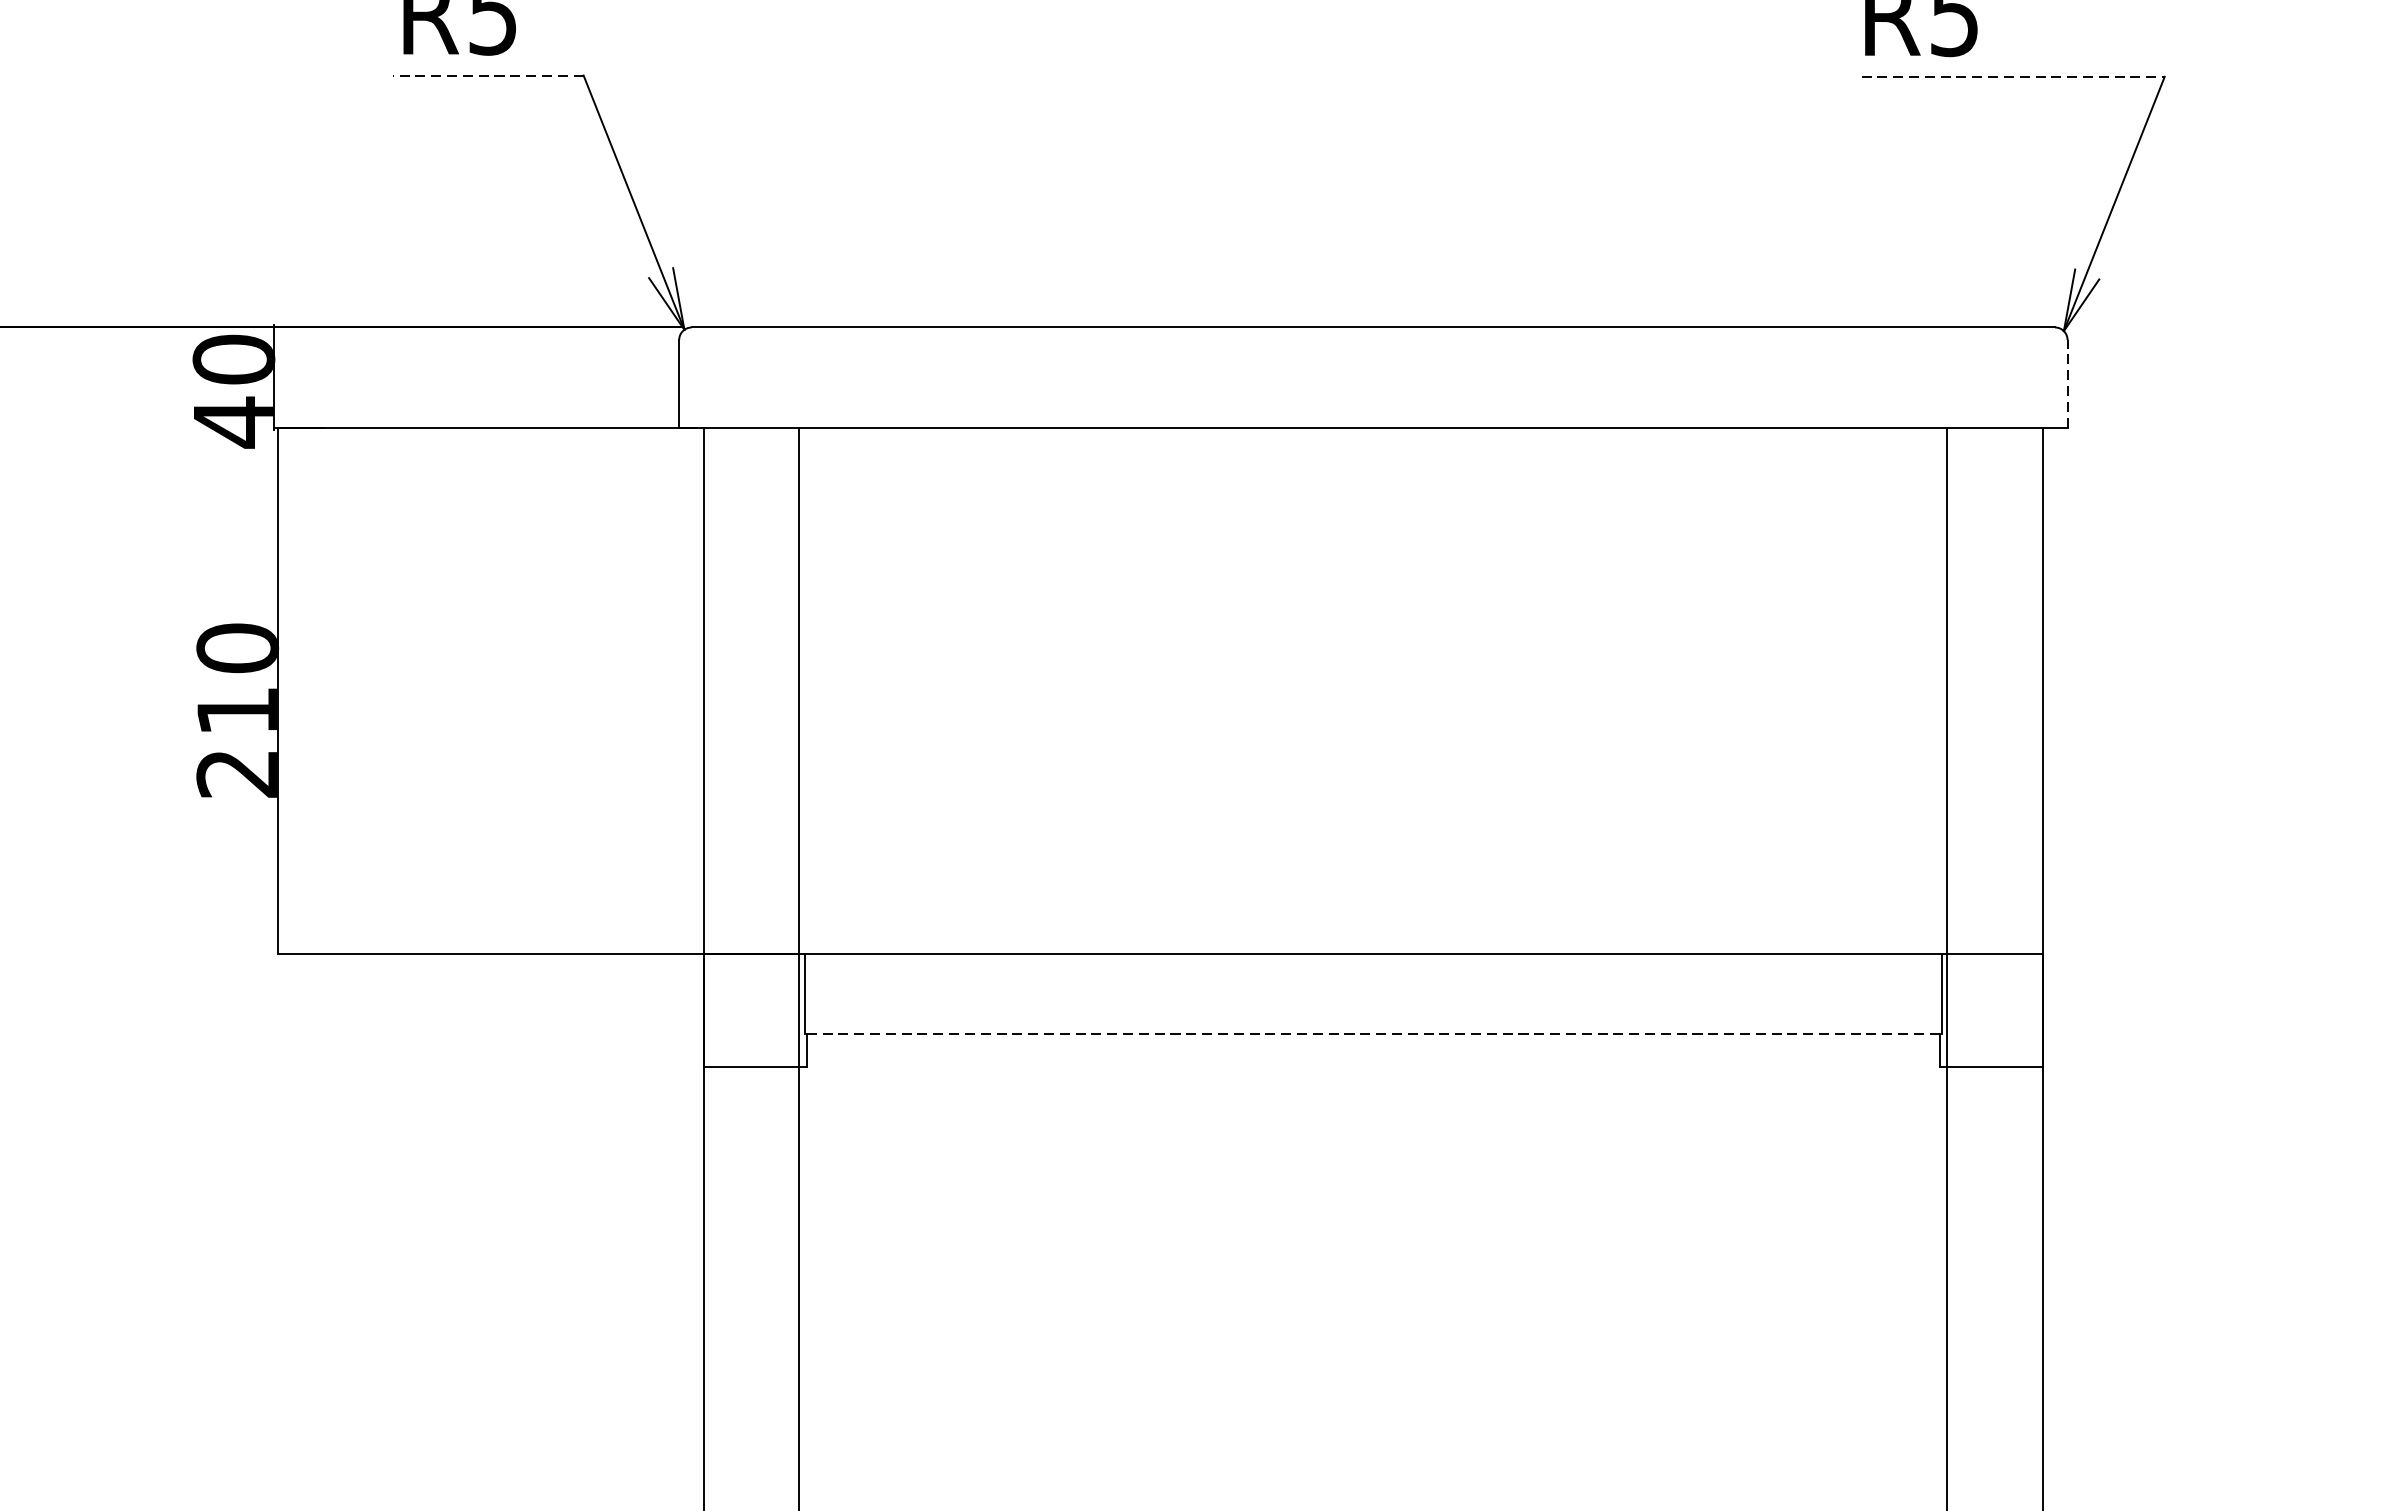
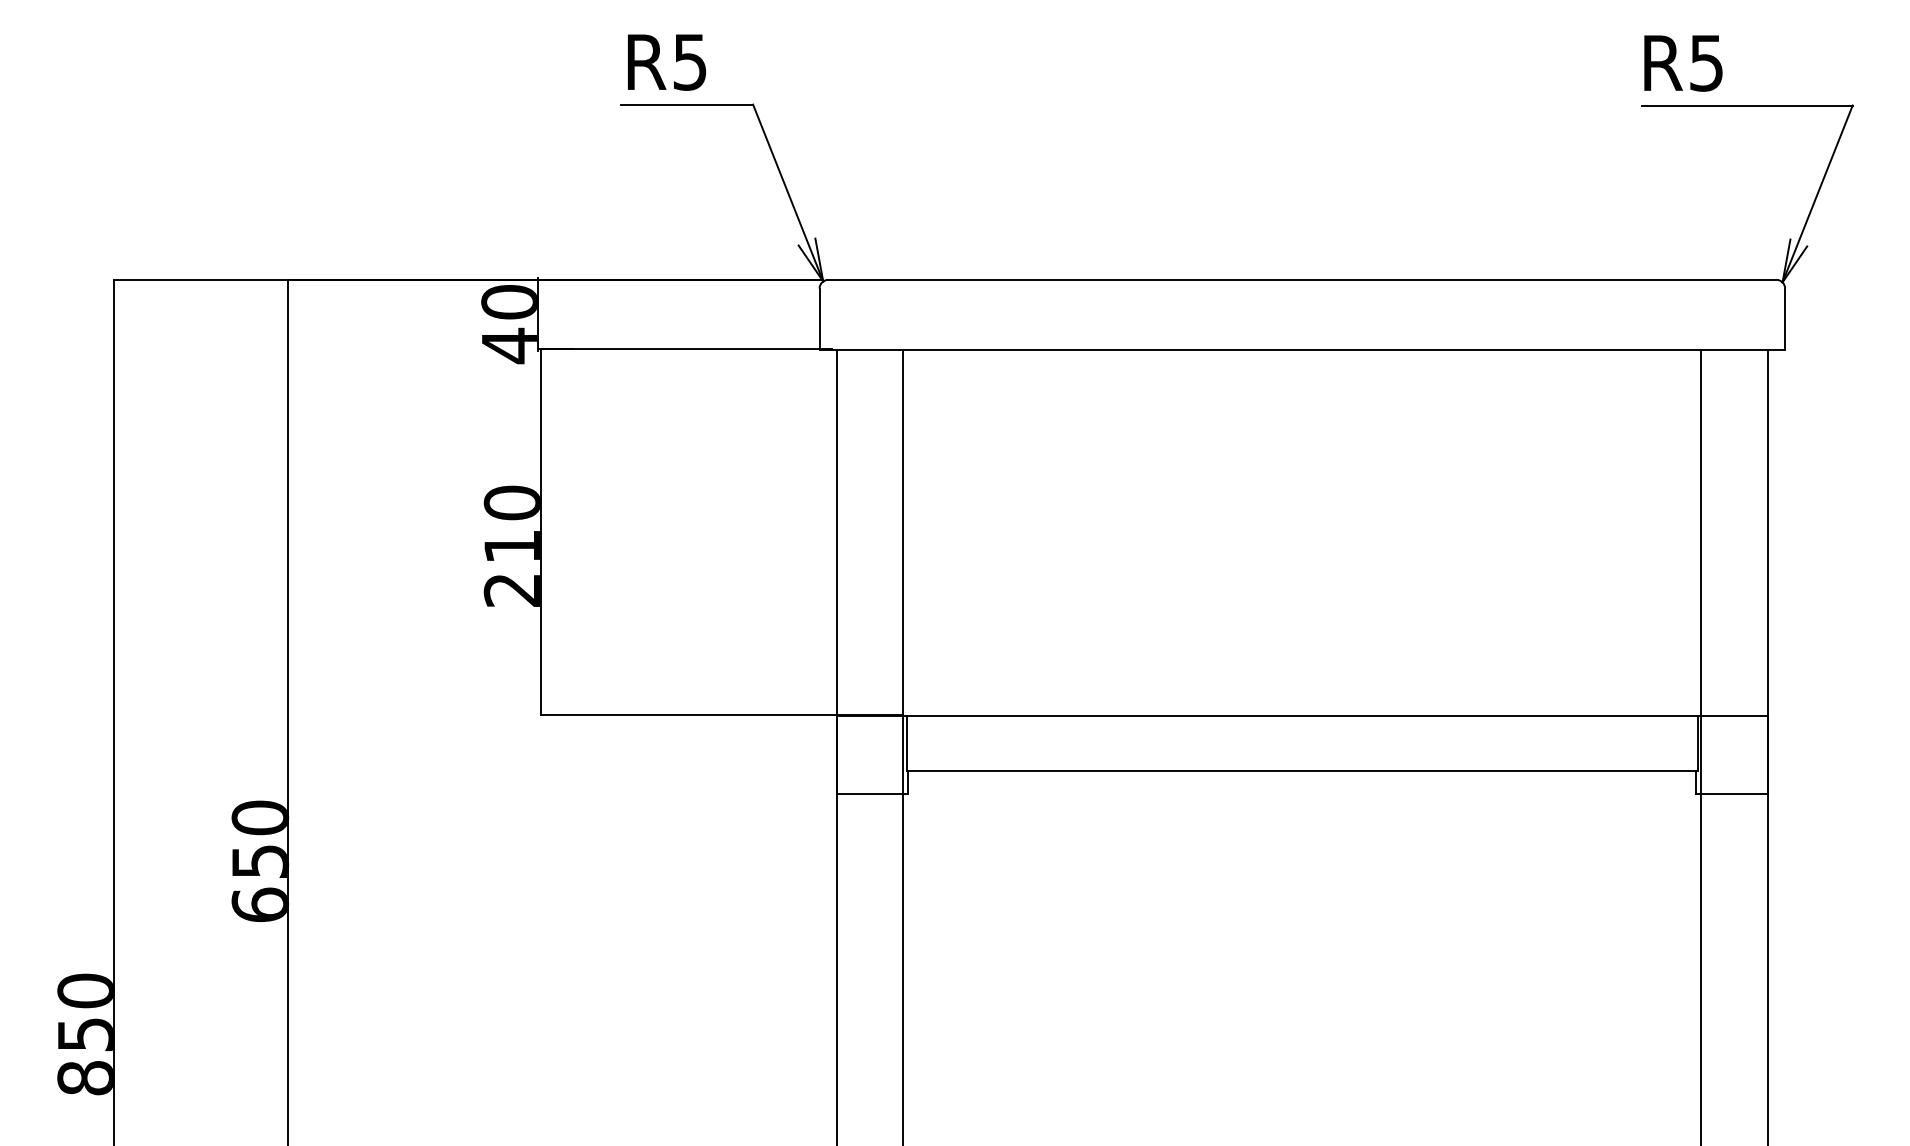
line: (487, 75) -> (686, 104), dashed -> solid
line: (2013, 76) -> (1747, 105), dashed -> solid
line: (2068, 384) -> (1785, 319), dashed -> solid
line: (1372, 1034) -> (1301, 771), dashed -> solid

